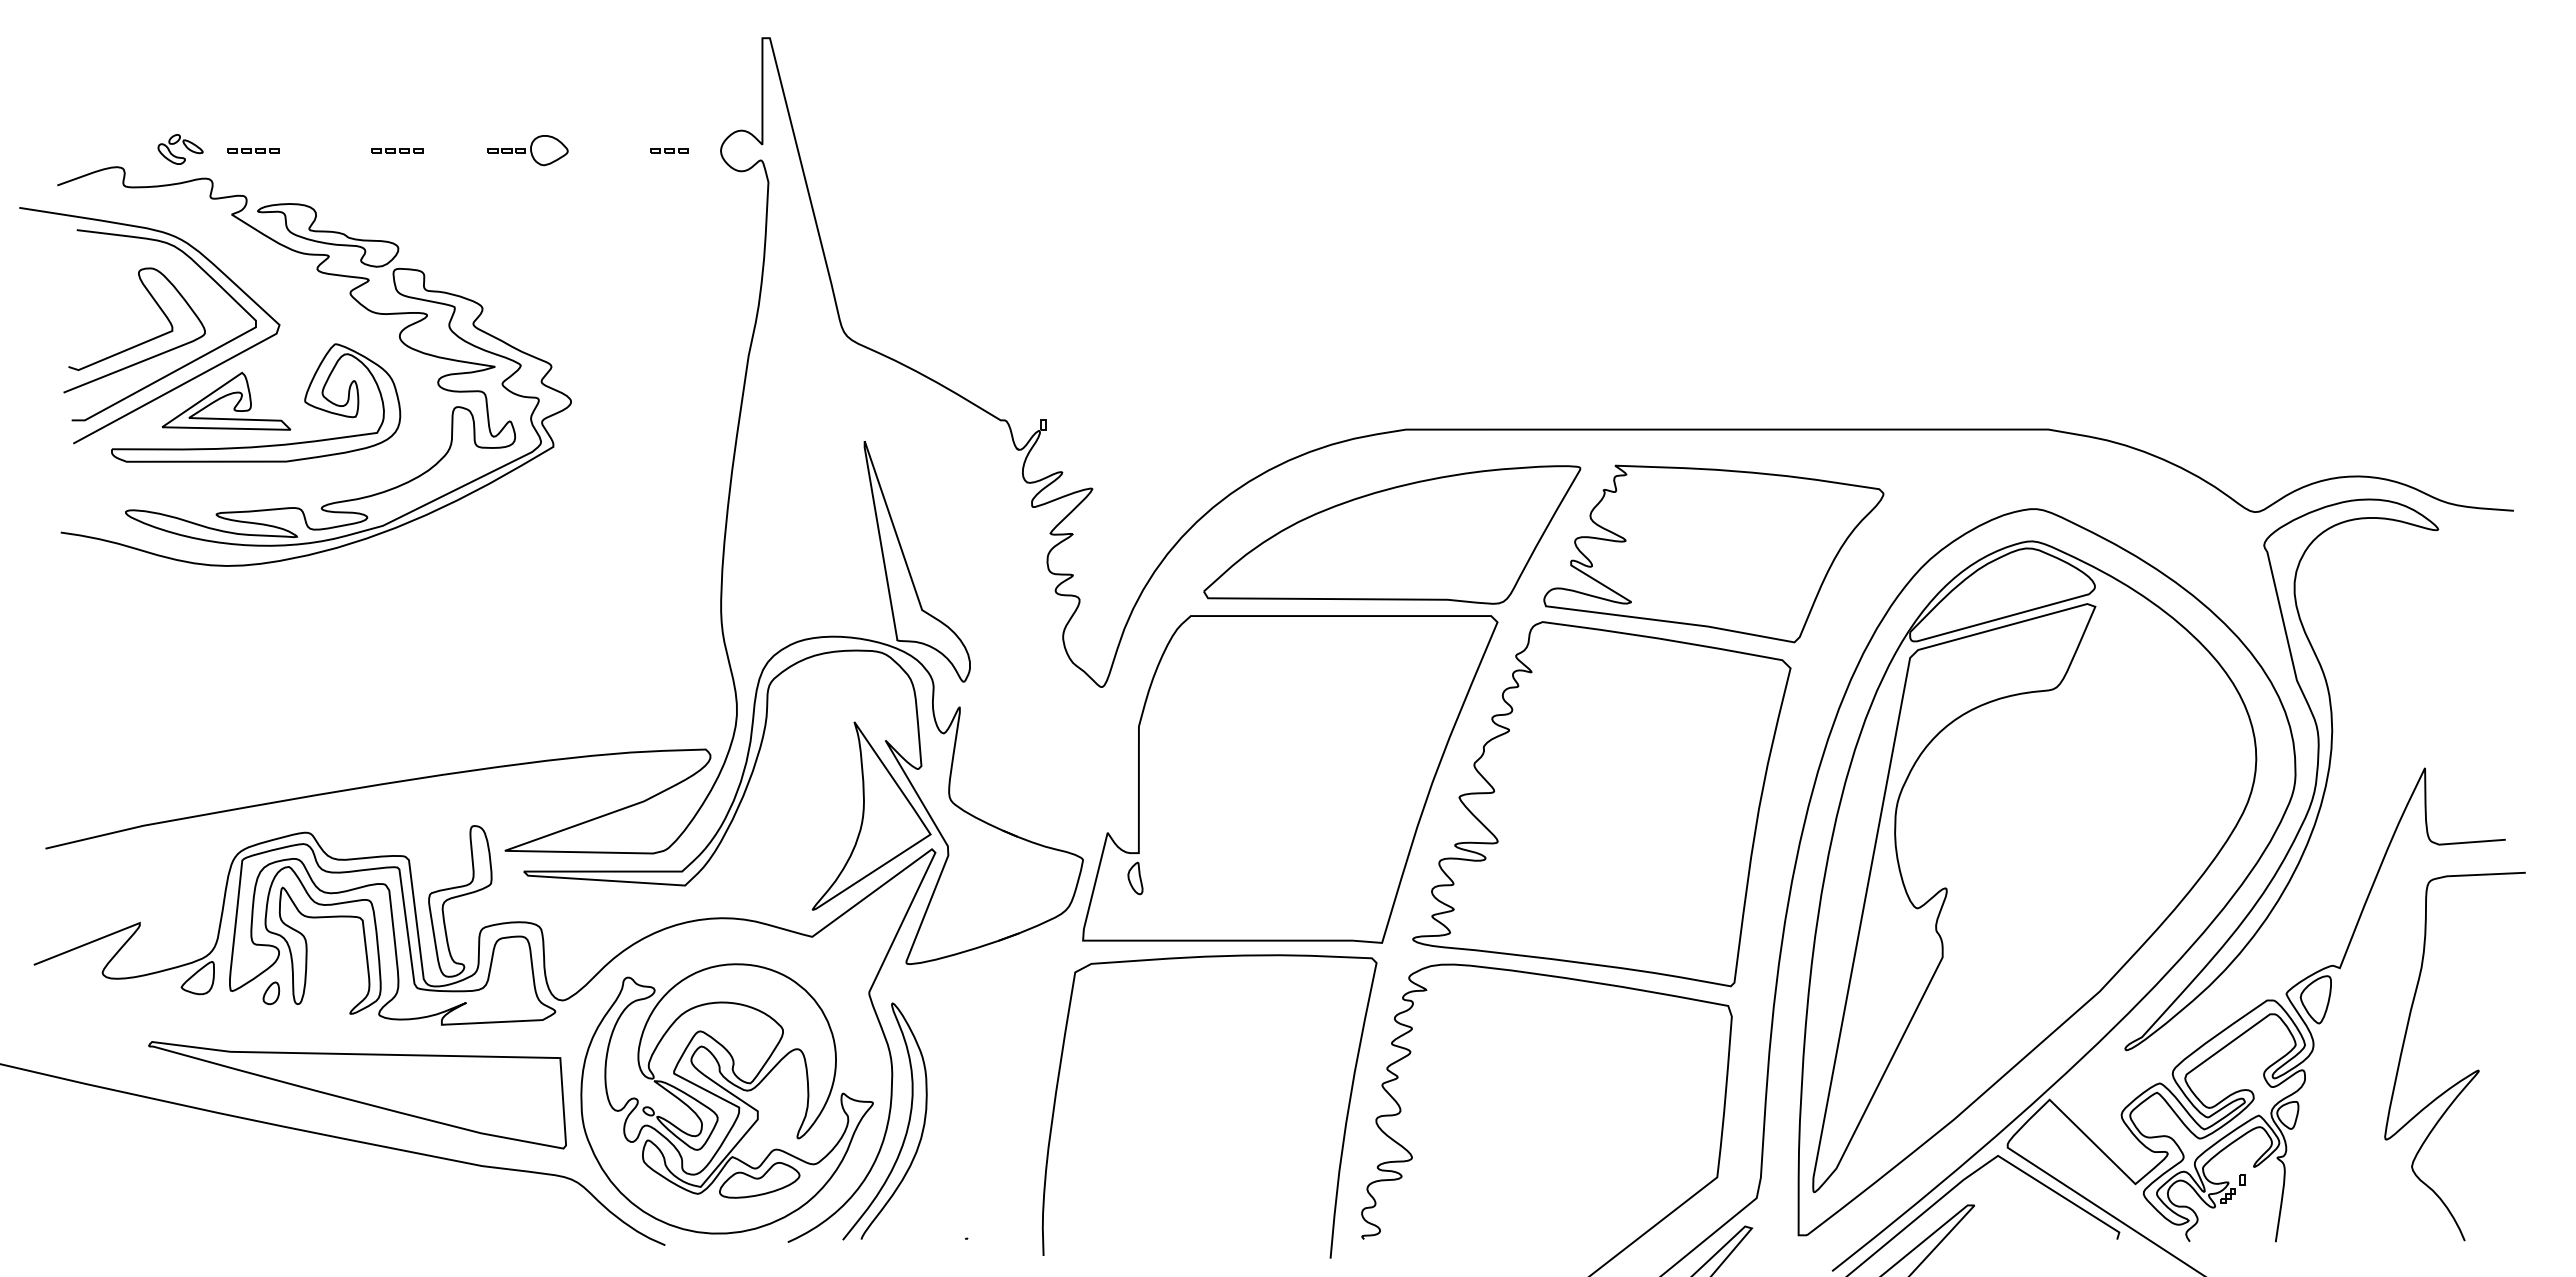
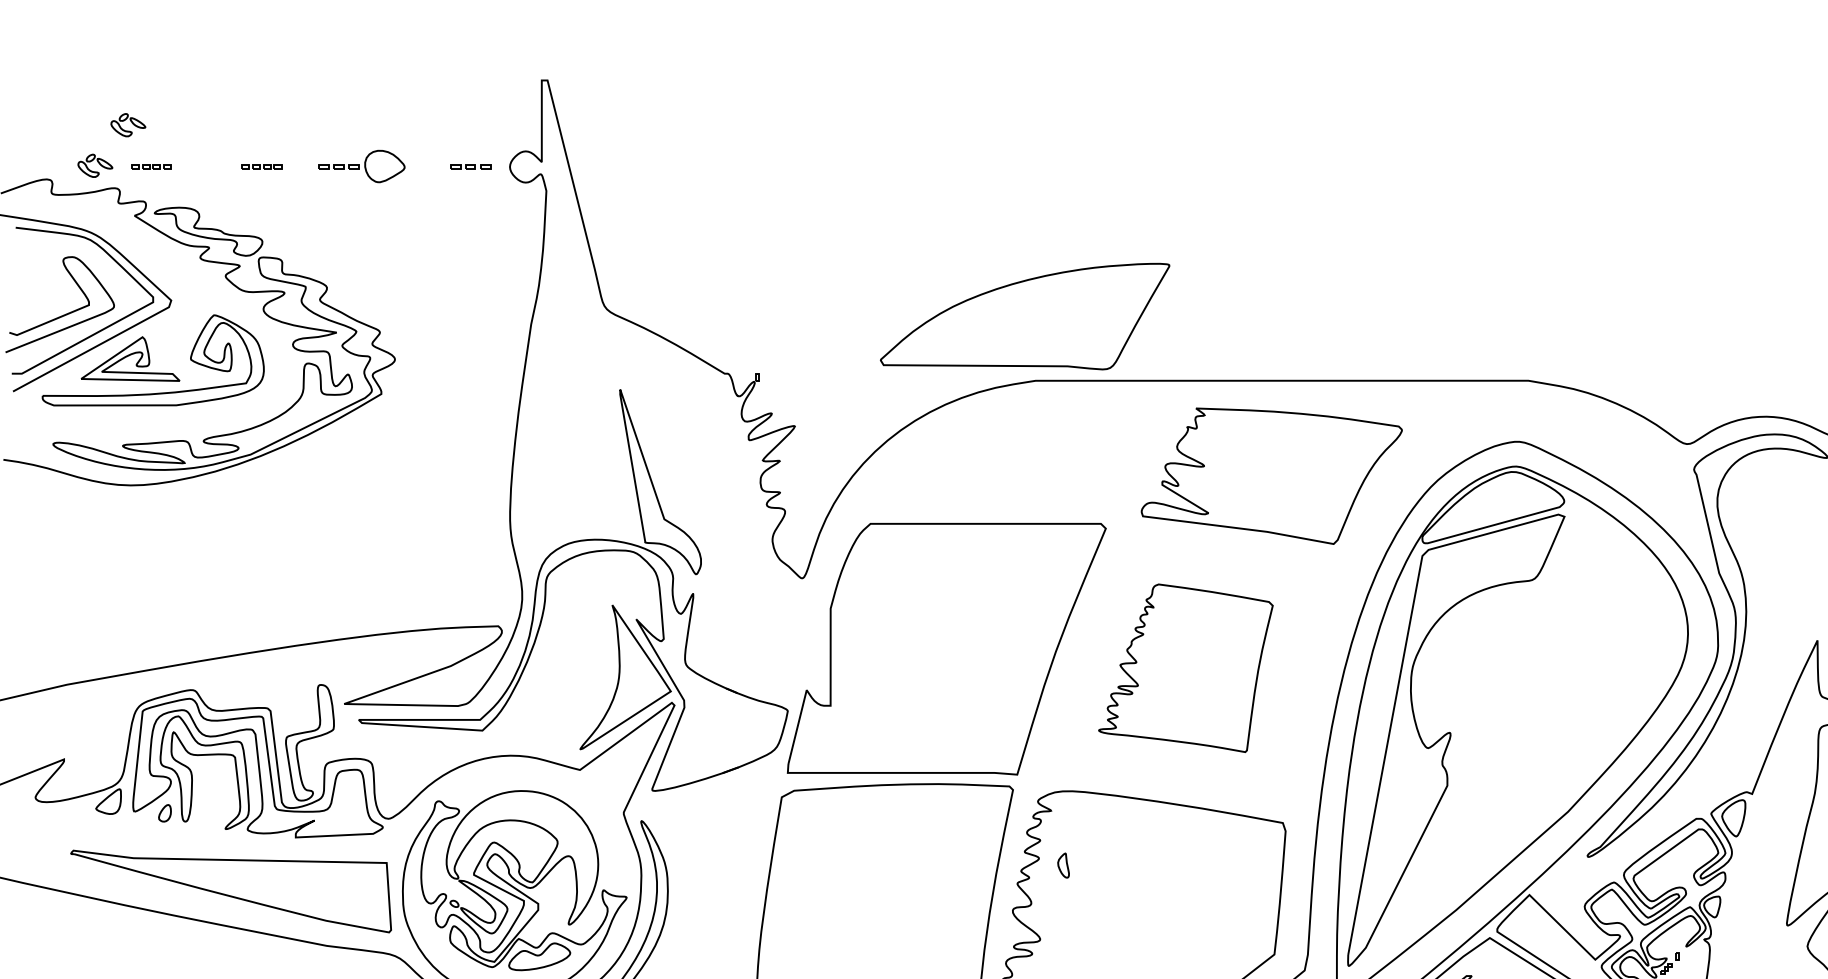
part: (223, 96) -> (128, 125), added
part: (527, 150) -> (361, 166), size x1.4
part: (669, 150) -> (470, 166), size x1.4
part: (1392, 534) -> (1025, 316), moved
part: (1601, 804) -> (1185, 668), size x0.6
part: (1135, 878) -> (1063, 865), moved

